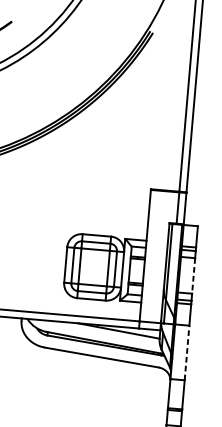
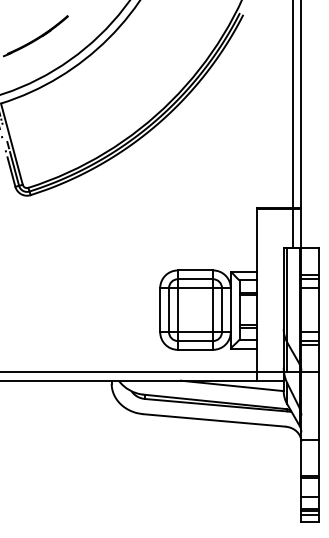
line: (194, 276) -> (319, 310), dashed -> solid
line: (187, 352) -> (319, 405), dashed -> solid

